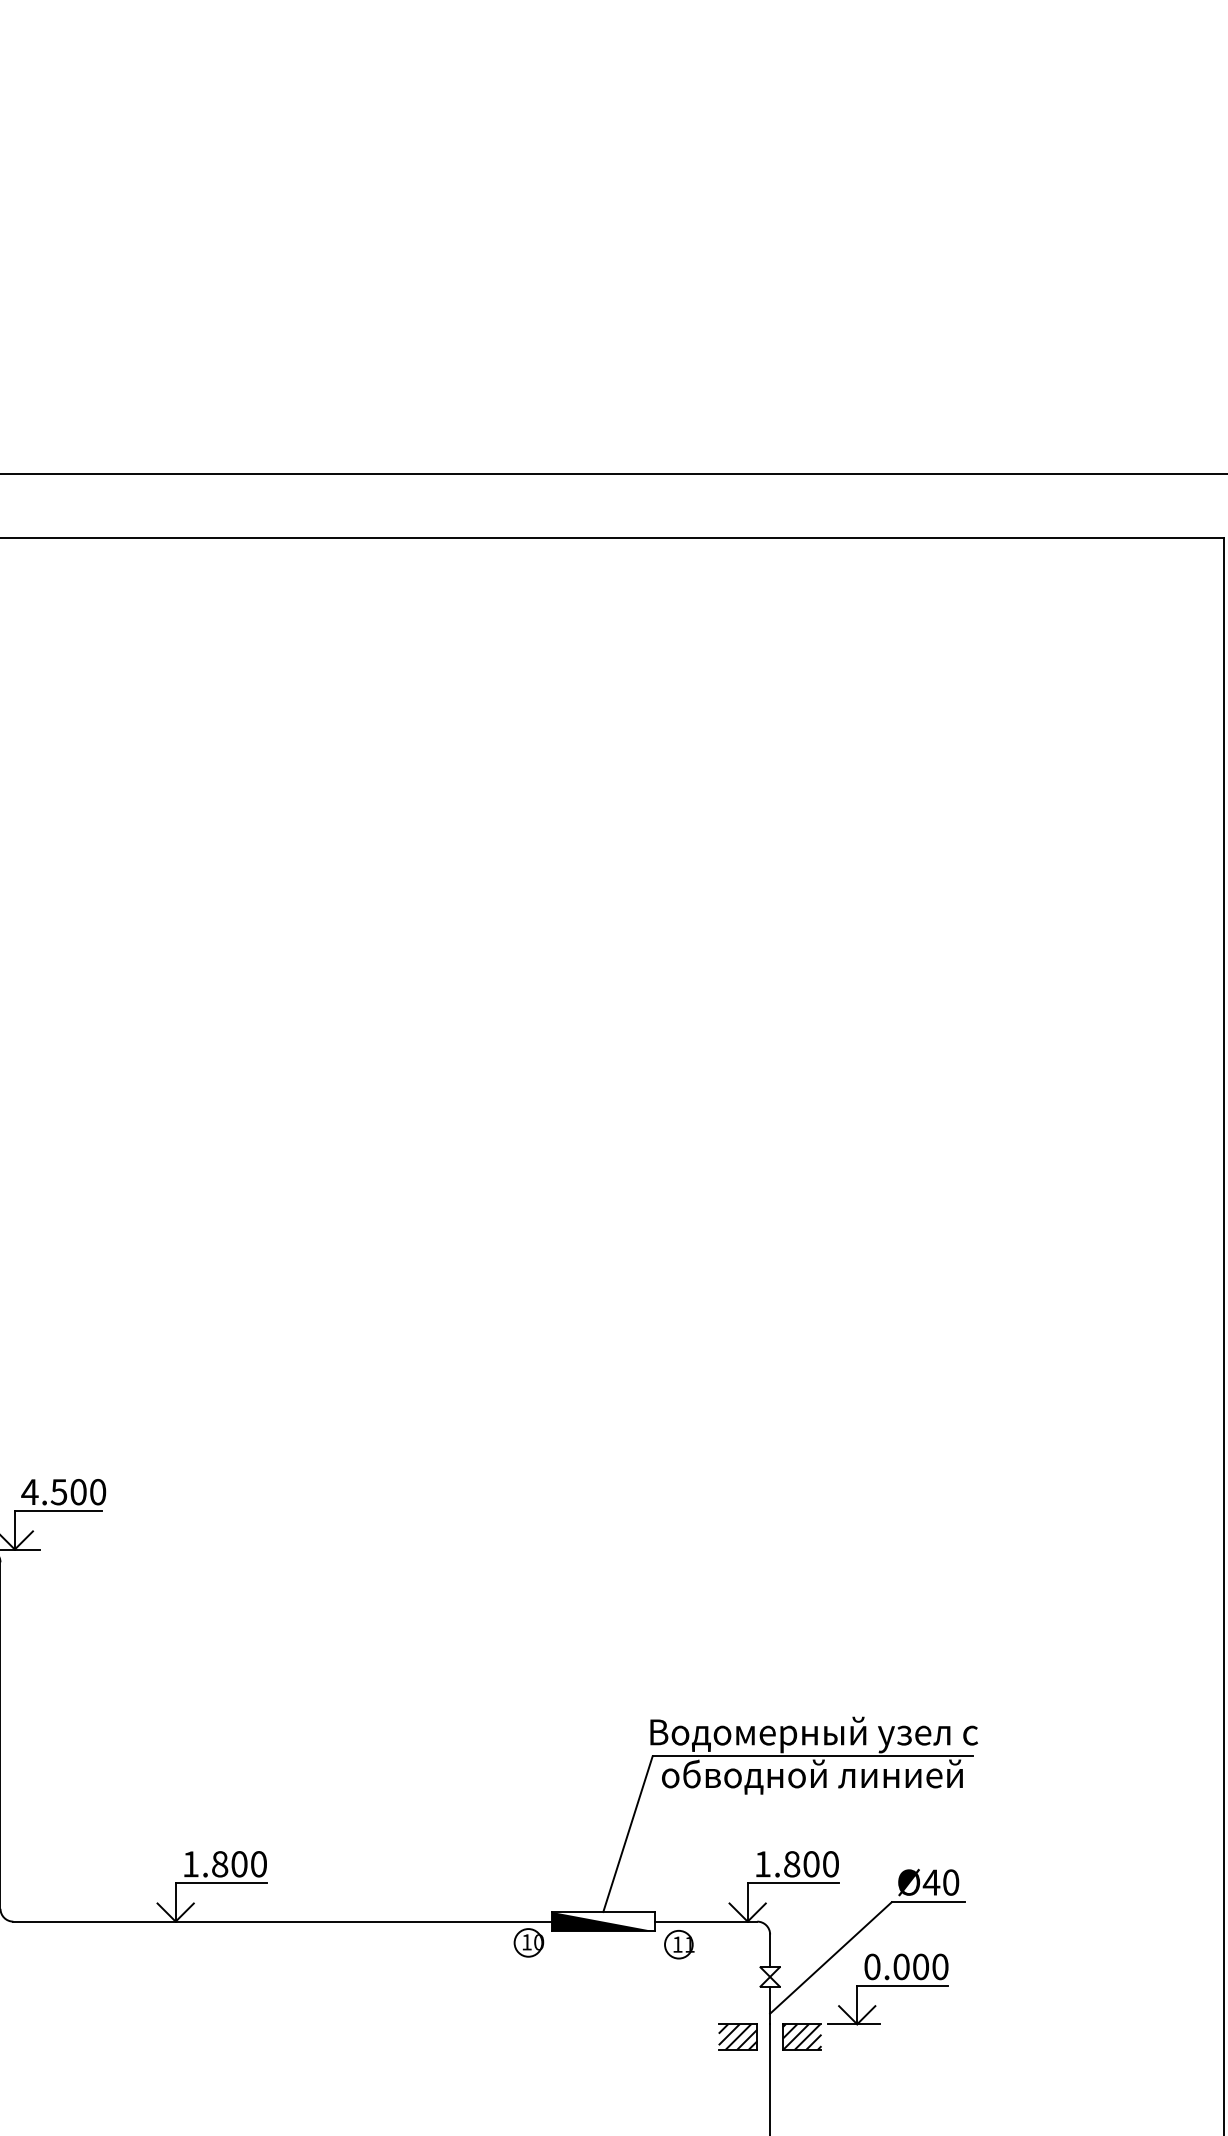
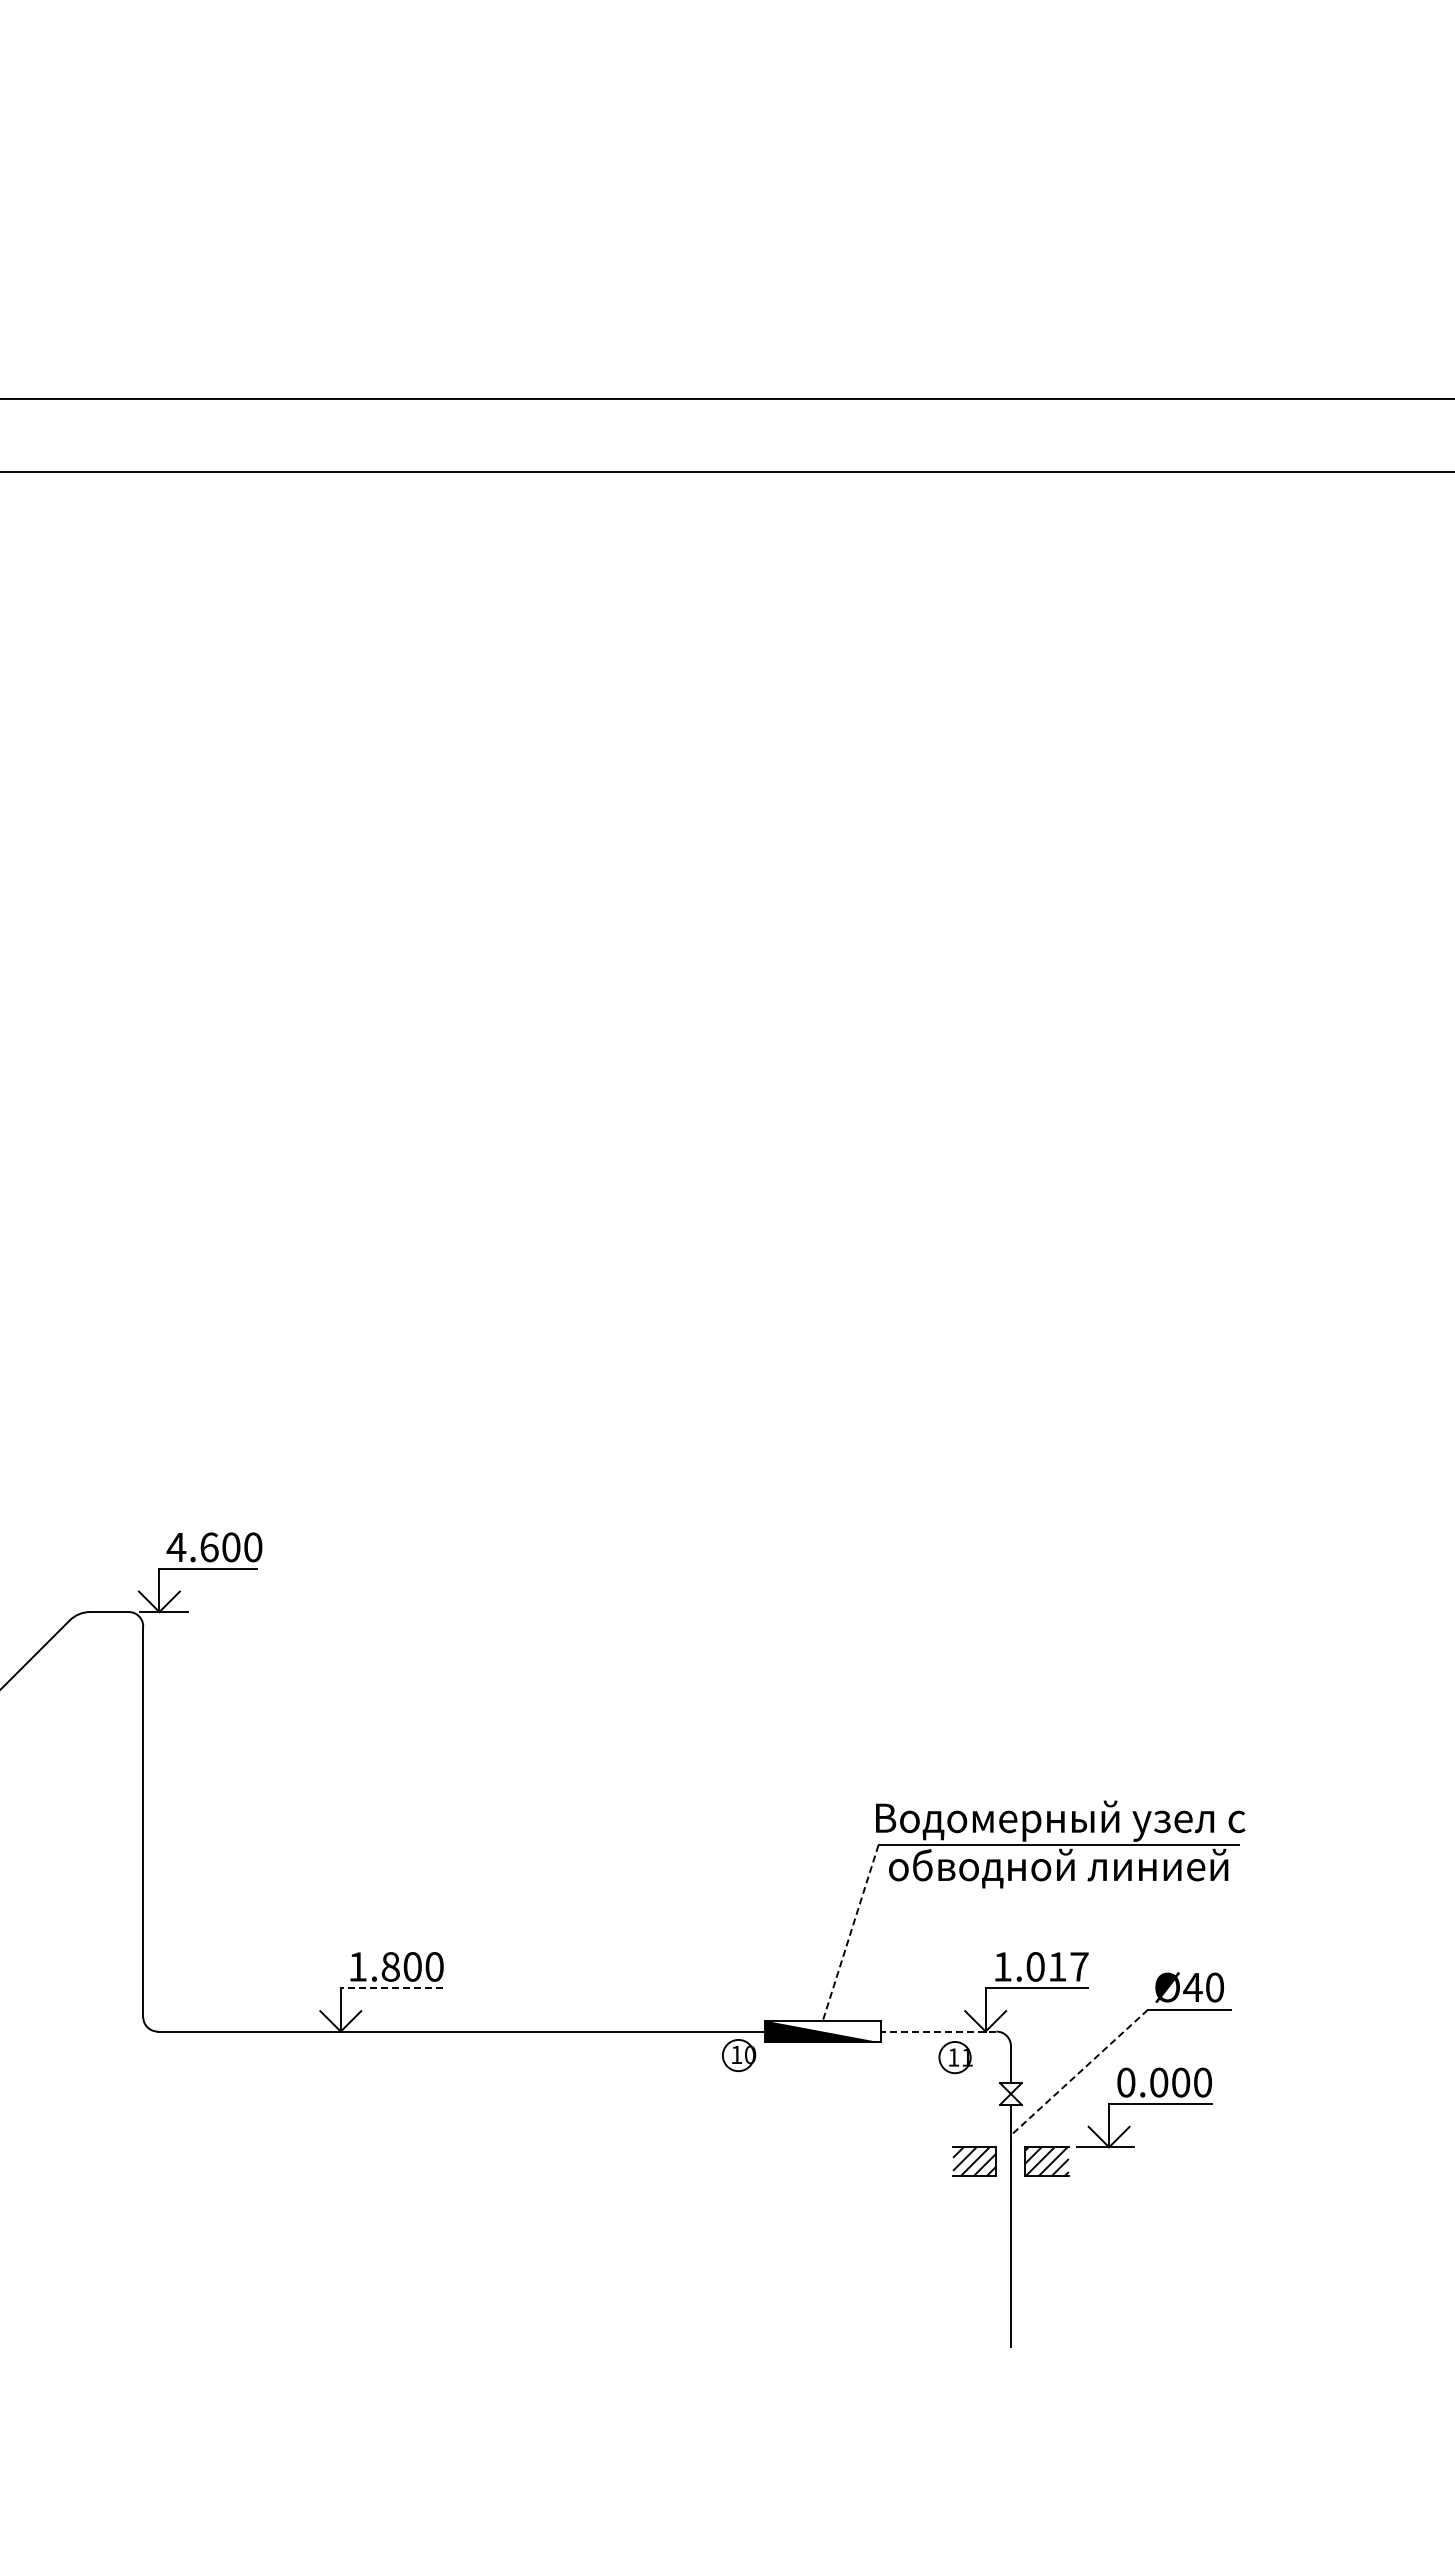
text: (58, 1492) -> (208, 1547), 4.500 -> 4.600
line: (627, 1834) -> (850, 1933), solid -> dashed
text: (811, 1863) -> (1057, 1966), 1.800 -> 1.017
line: (220, 1883) -> (391, 1988), solid -> dashed
line: (705, 1921) -> (938, 2031), solid -> dashed
part: (679, 1944) -> (955, 2057), moved
line: (830, 1957) -> (1079, 2072), solid -> dashed

